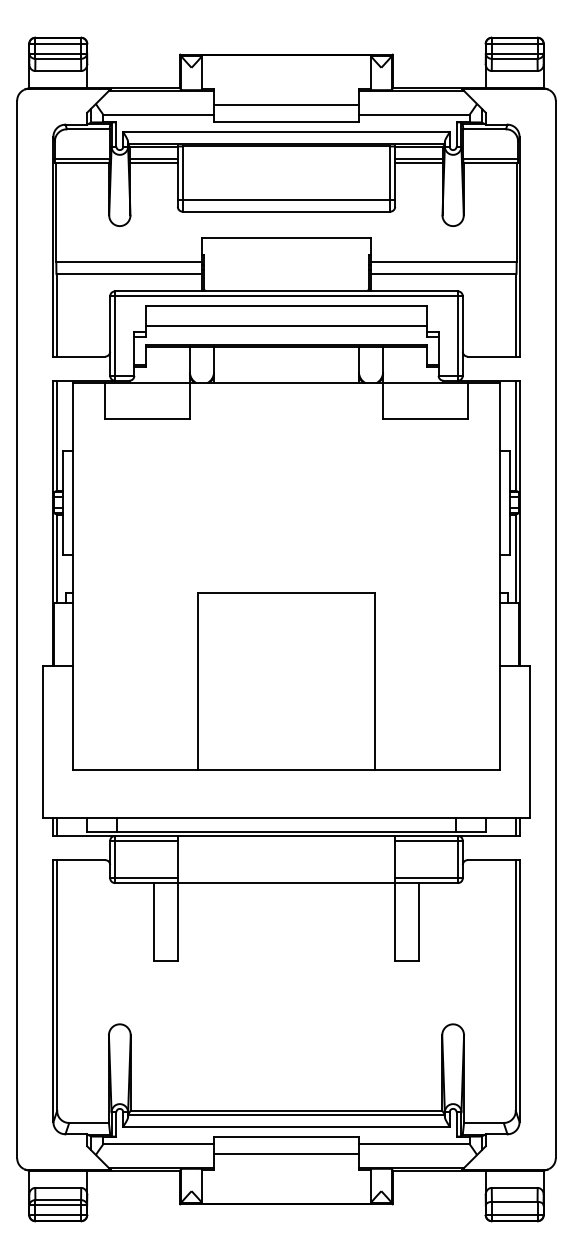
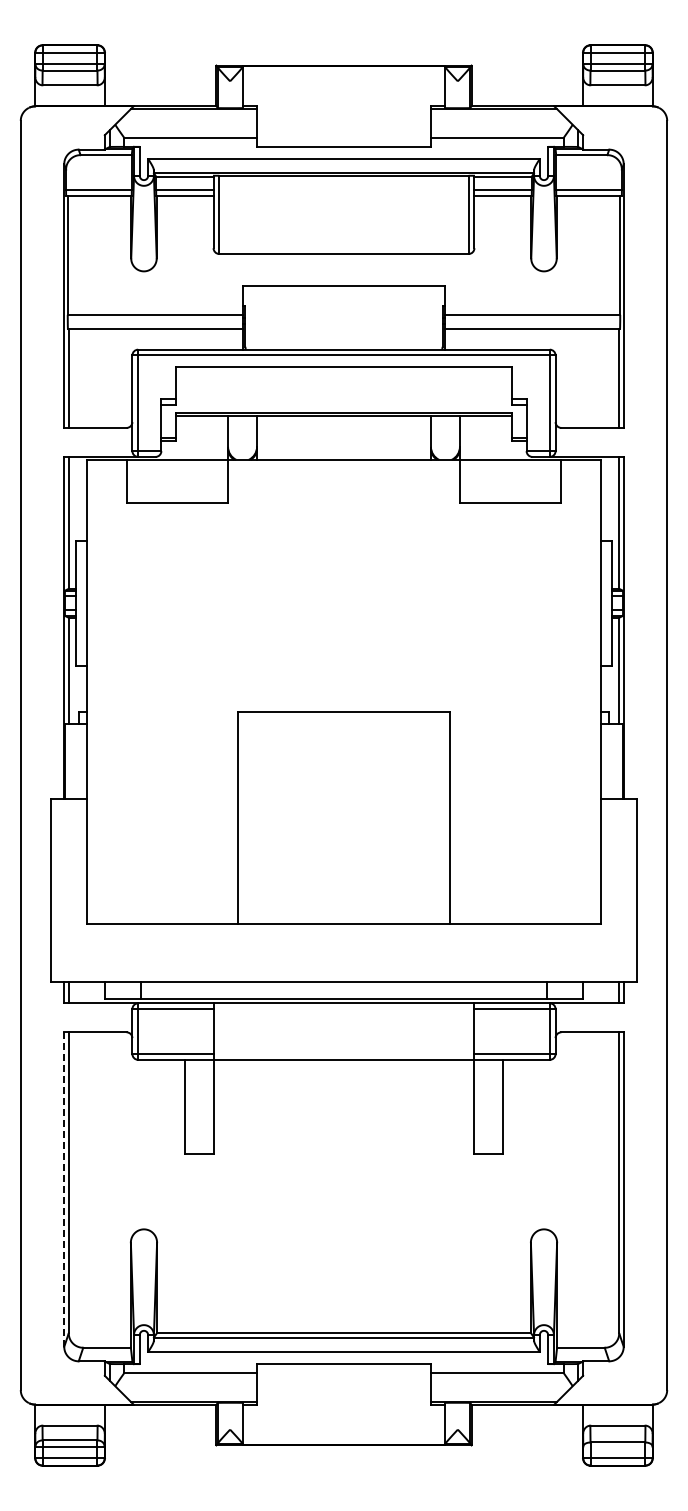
line: (286, 105) -> (343, 126), removed
line: (286, 199) -> (343, 239), removed
line: (286, 326) -> (343, 391), removed
line: (53, 991) -> (64, 1190), solid -> dashed
line: (286, 1153) -> (343, 1384), removed

